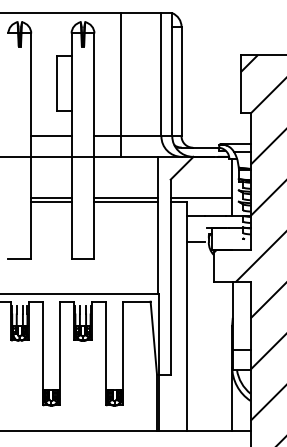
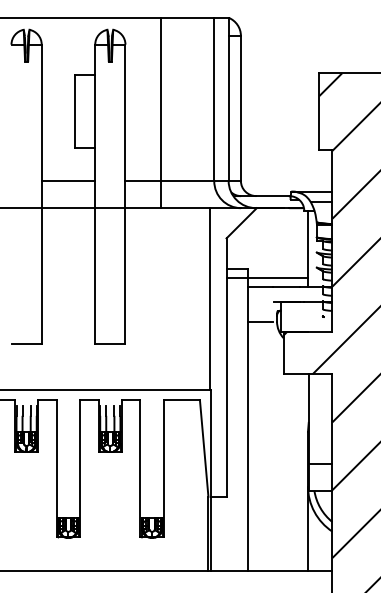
line: (51, 197) -> (68, 262), removed
line: (126, 197) -> (167, 262), removed
line: (200, 197) -> (266, 277), moved
line: (51, 202) -> (68, 268), removed
line: (126, 202) -> (167, 268), removed

